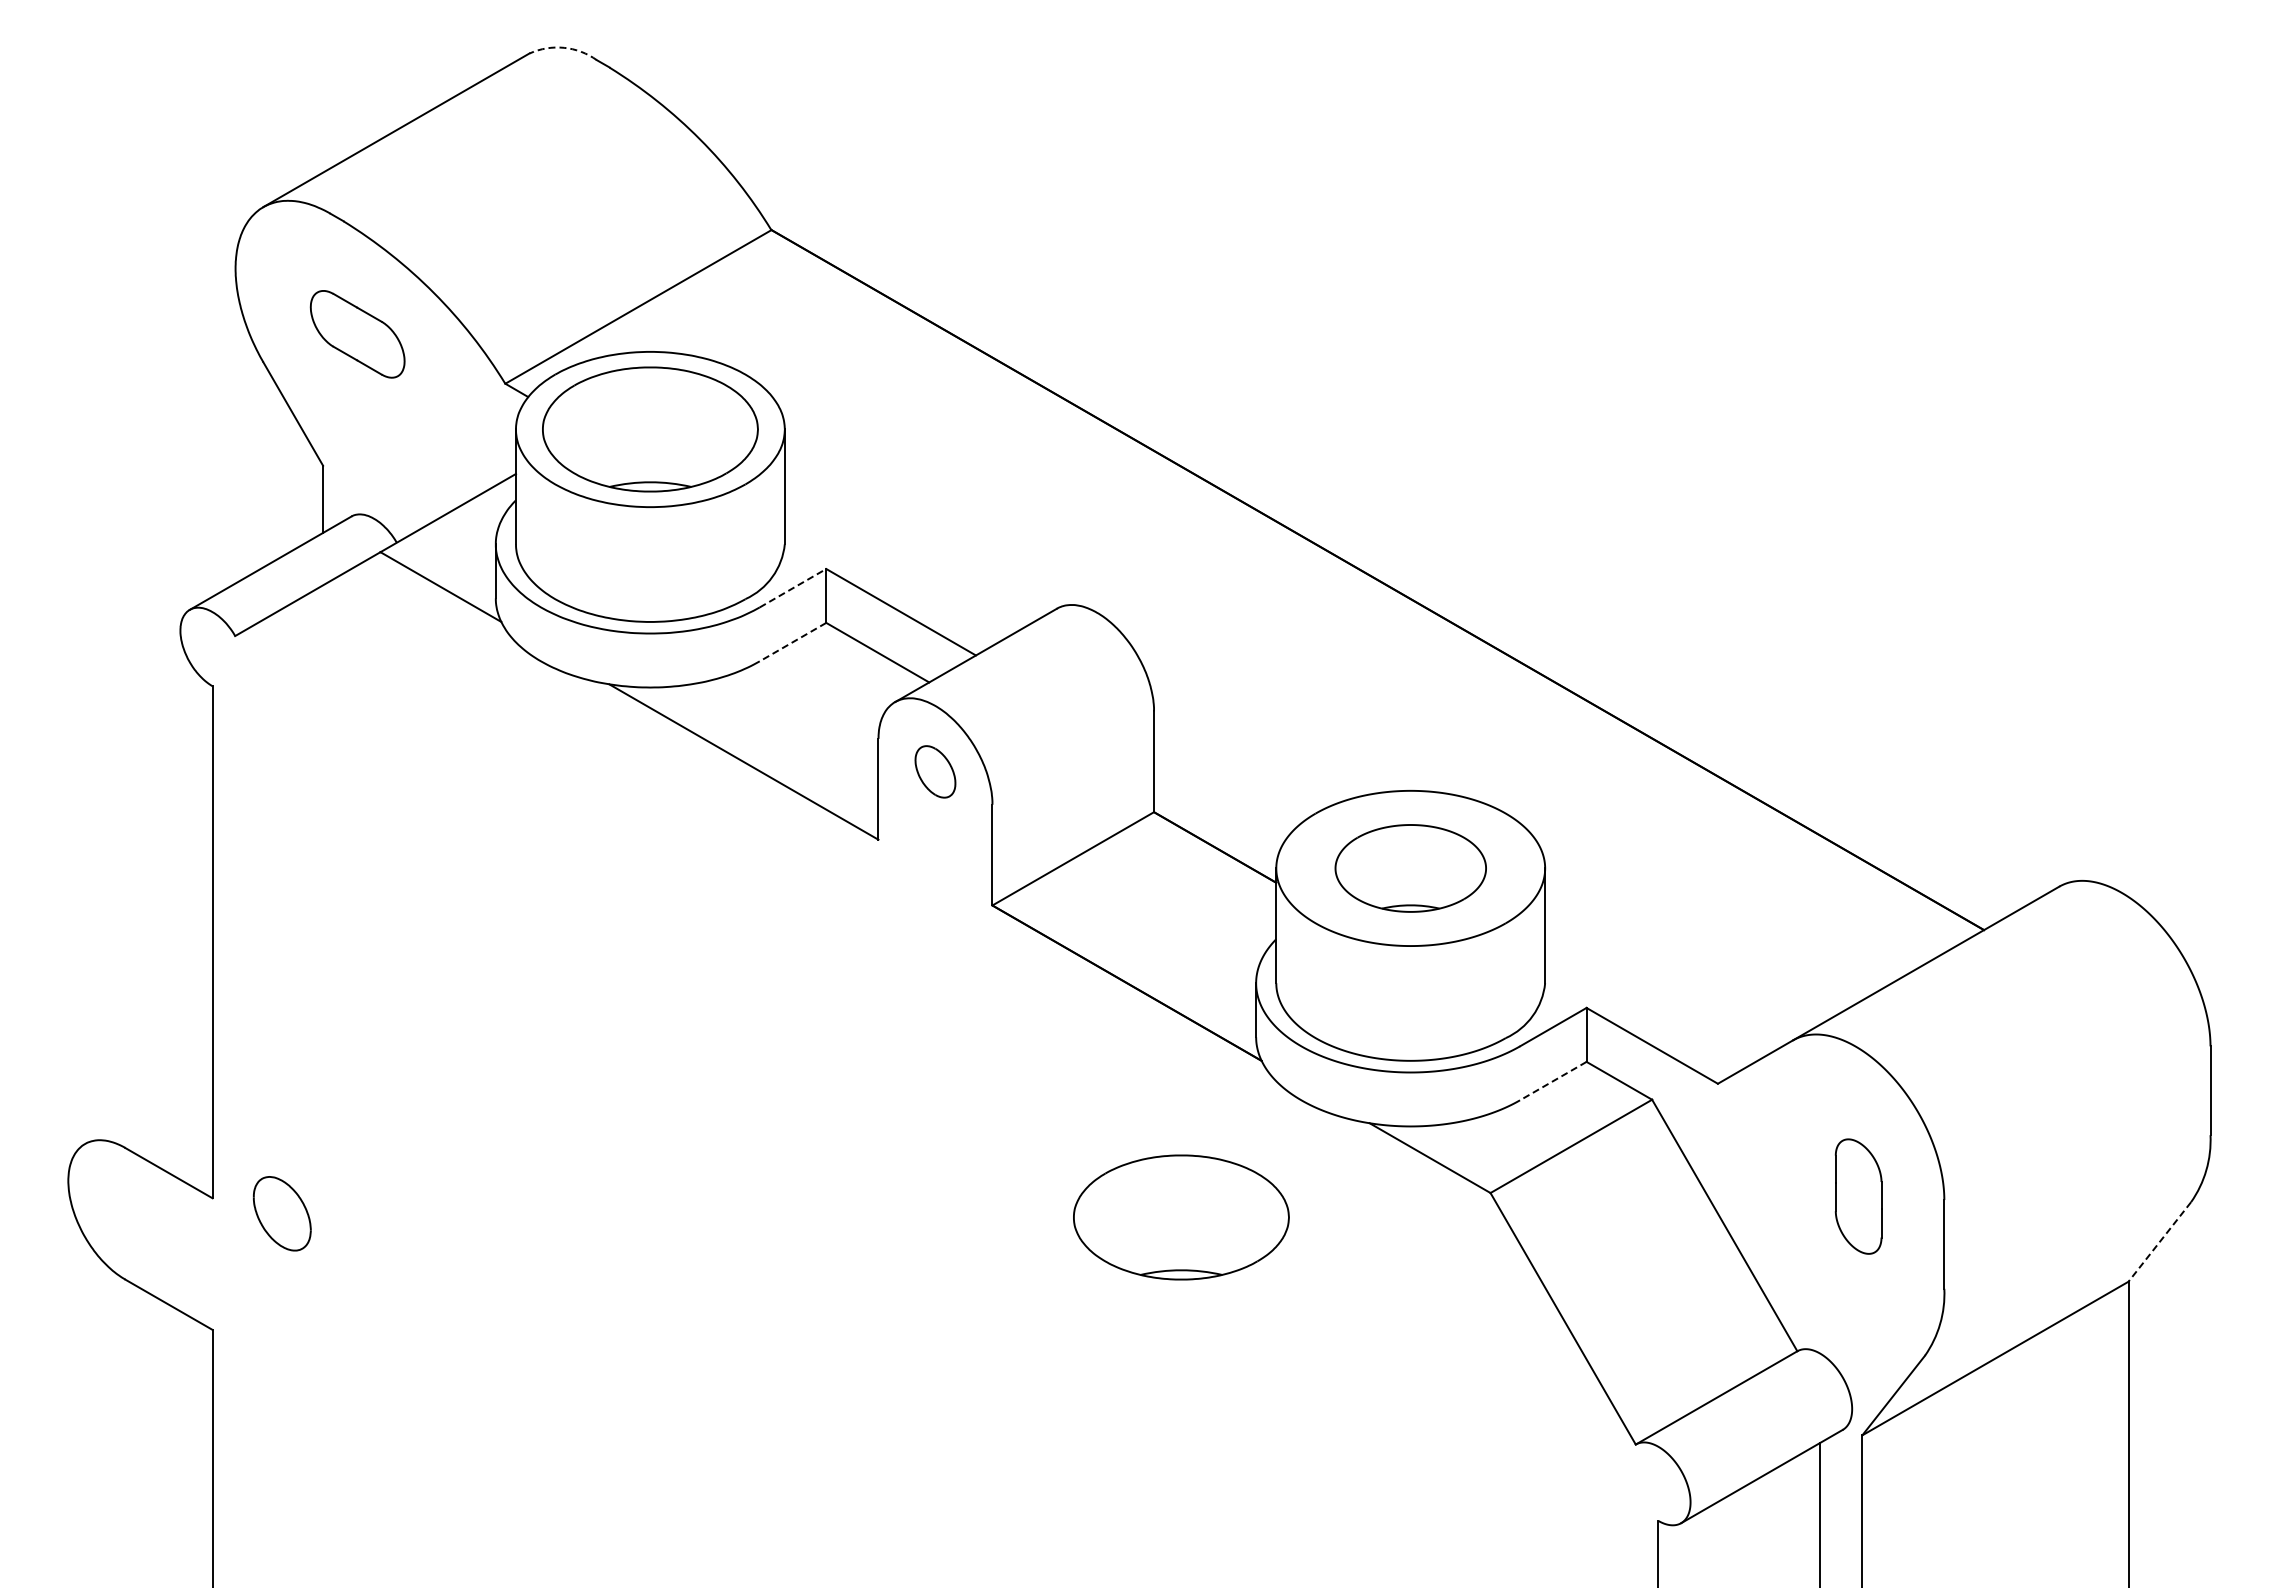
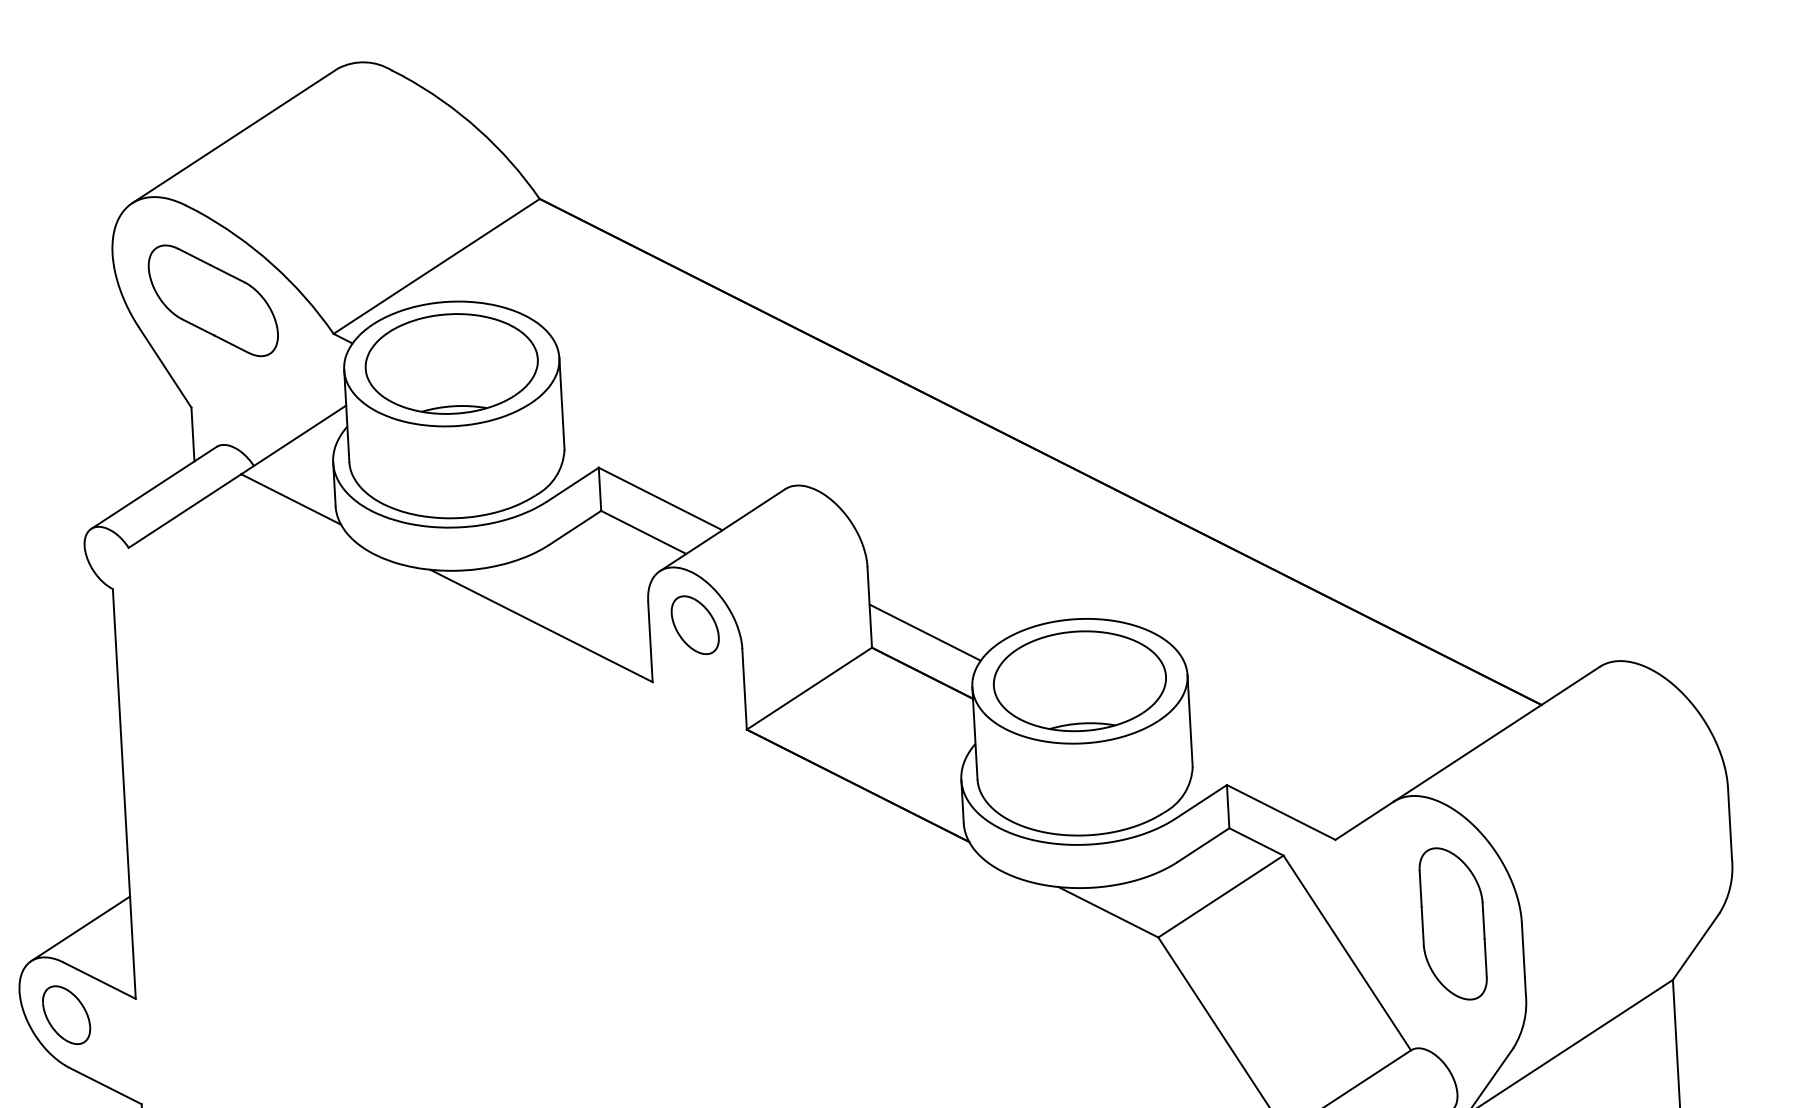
arc: (564, 47) -> (365, 62), dashed -> solid
part: (357, 334) -> (213, 301), size x1.67
line: (793, 587) -> (573, 484), dashed -> solid
line: (792, 642) -> (575, 528), dashed -> solid
part: (935, 771) -> (695, 624), size x1.43
line: (1221, 796) -> (925, 632), added
part: (1410, 868) -> (1079, 681), size x1.43
line: (1552, 1081) -> (1202, 845), dashed -> solid
line: (148, 1106) -> (80, 928), added
part: (1858, 1196) -> (1453, 923), size x1.67
part: (282, 1213) -> (66, 1014), moved
part: (1181, 1217) -> (912, 970), removed
line: (2159, 1241) -> (1695, 946), dashed -> solid

